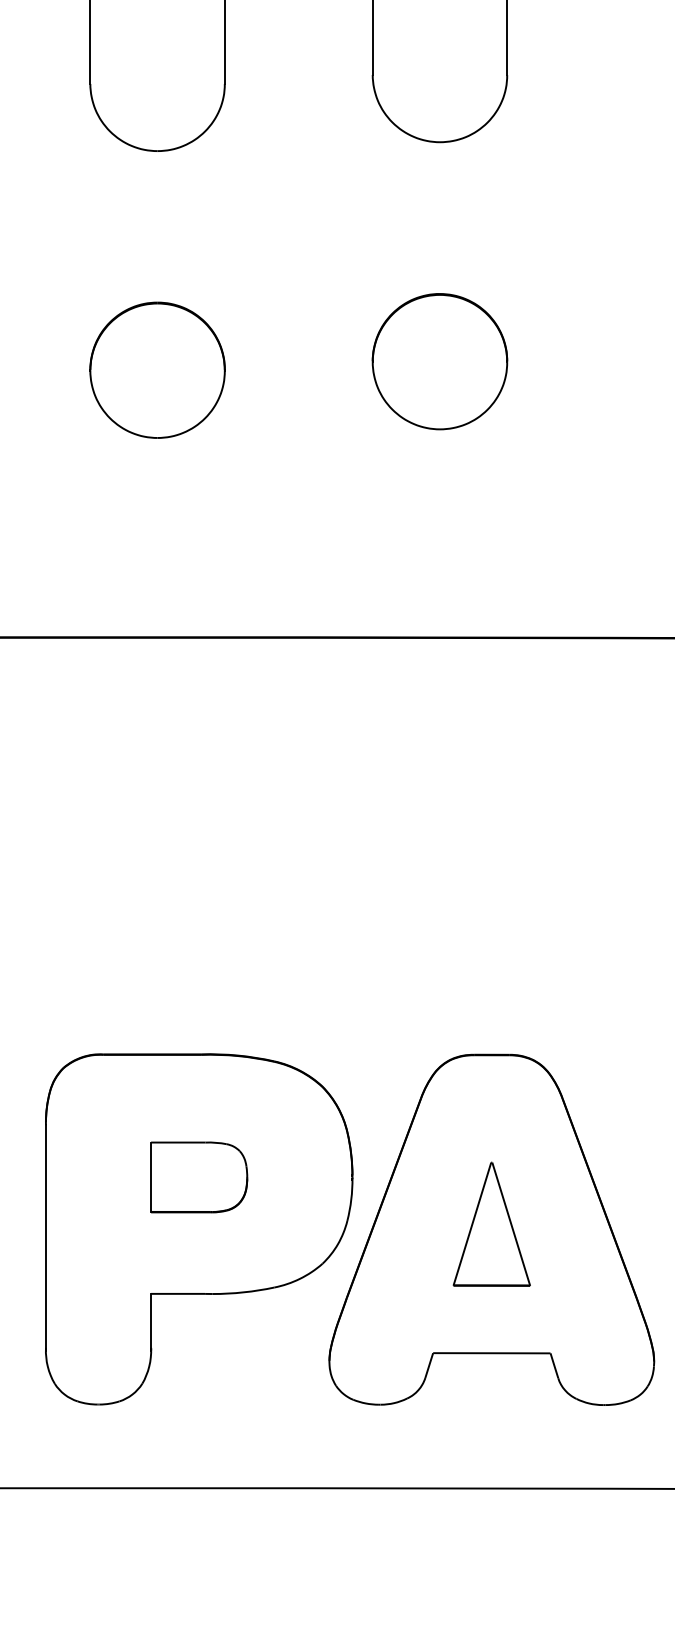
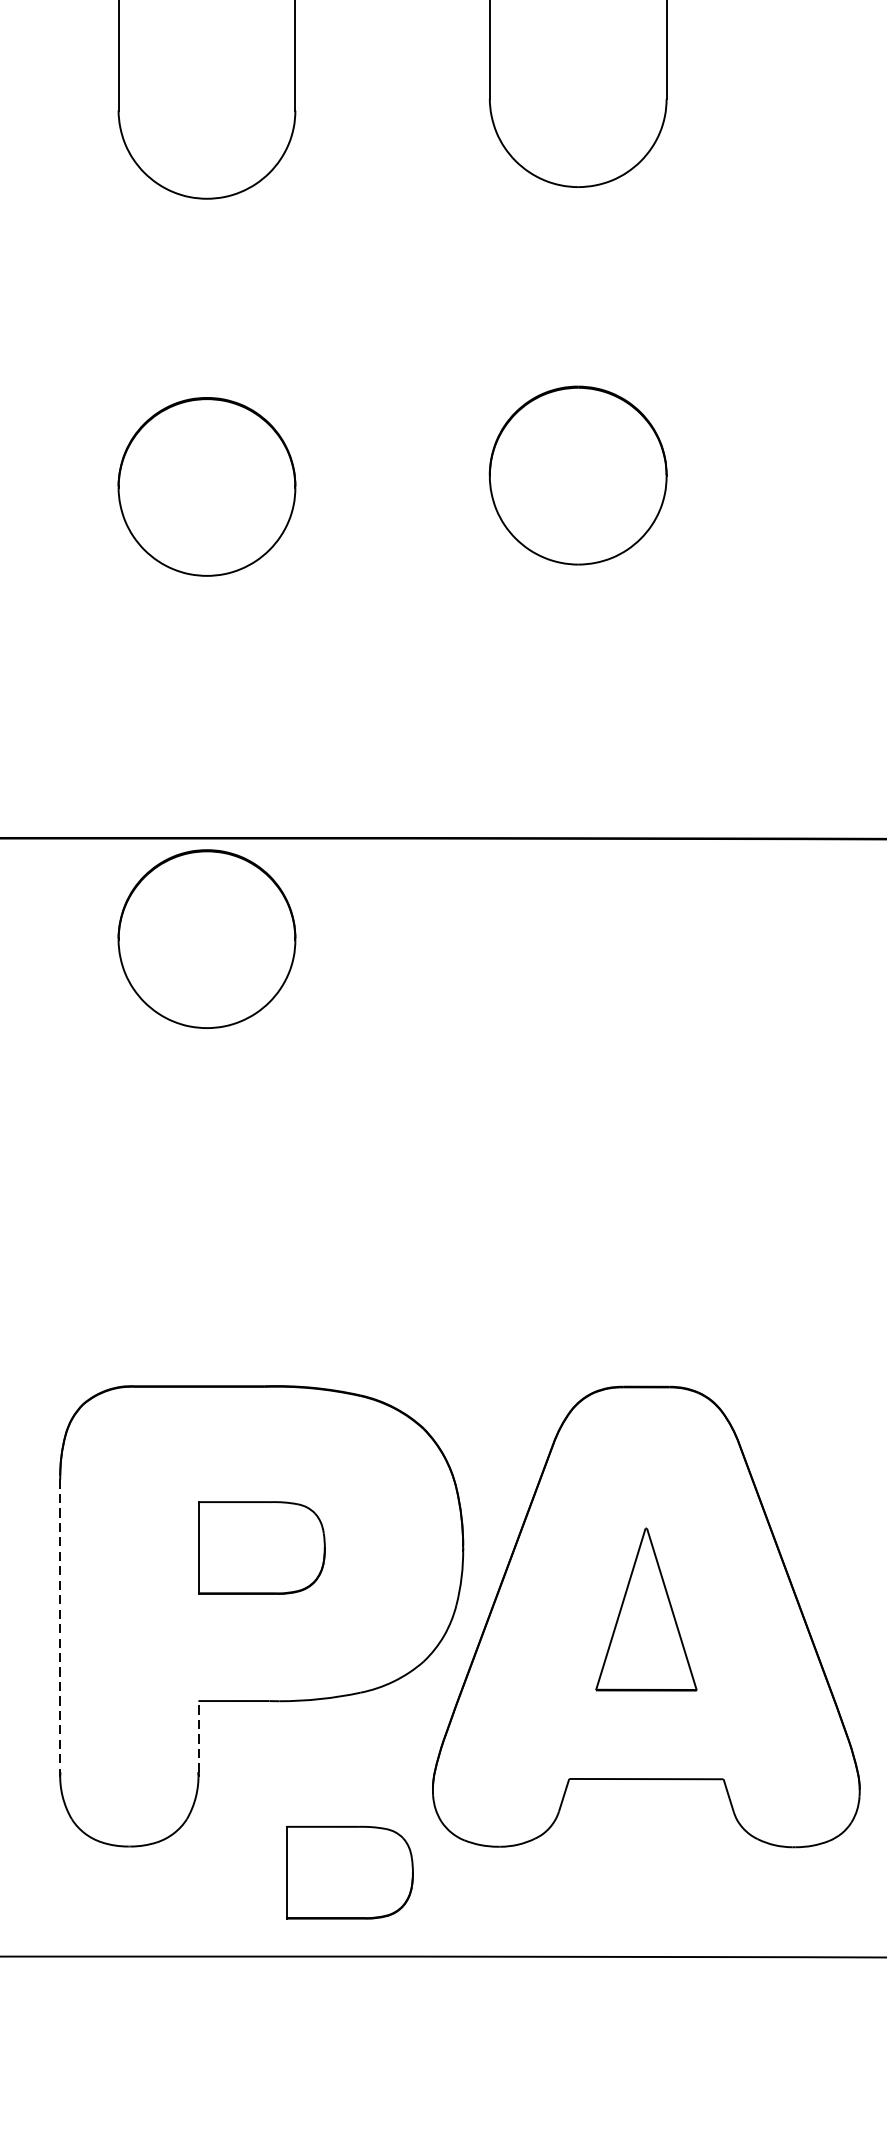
part: (157, 713) -> (206, 938), added
line: (45, 1236) -> (59, 1625), solid -> dashed
line: (151, 1320) -> (198, 1736), solid -> dashed
part: (266, 1424) -> (350, 1872), added

